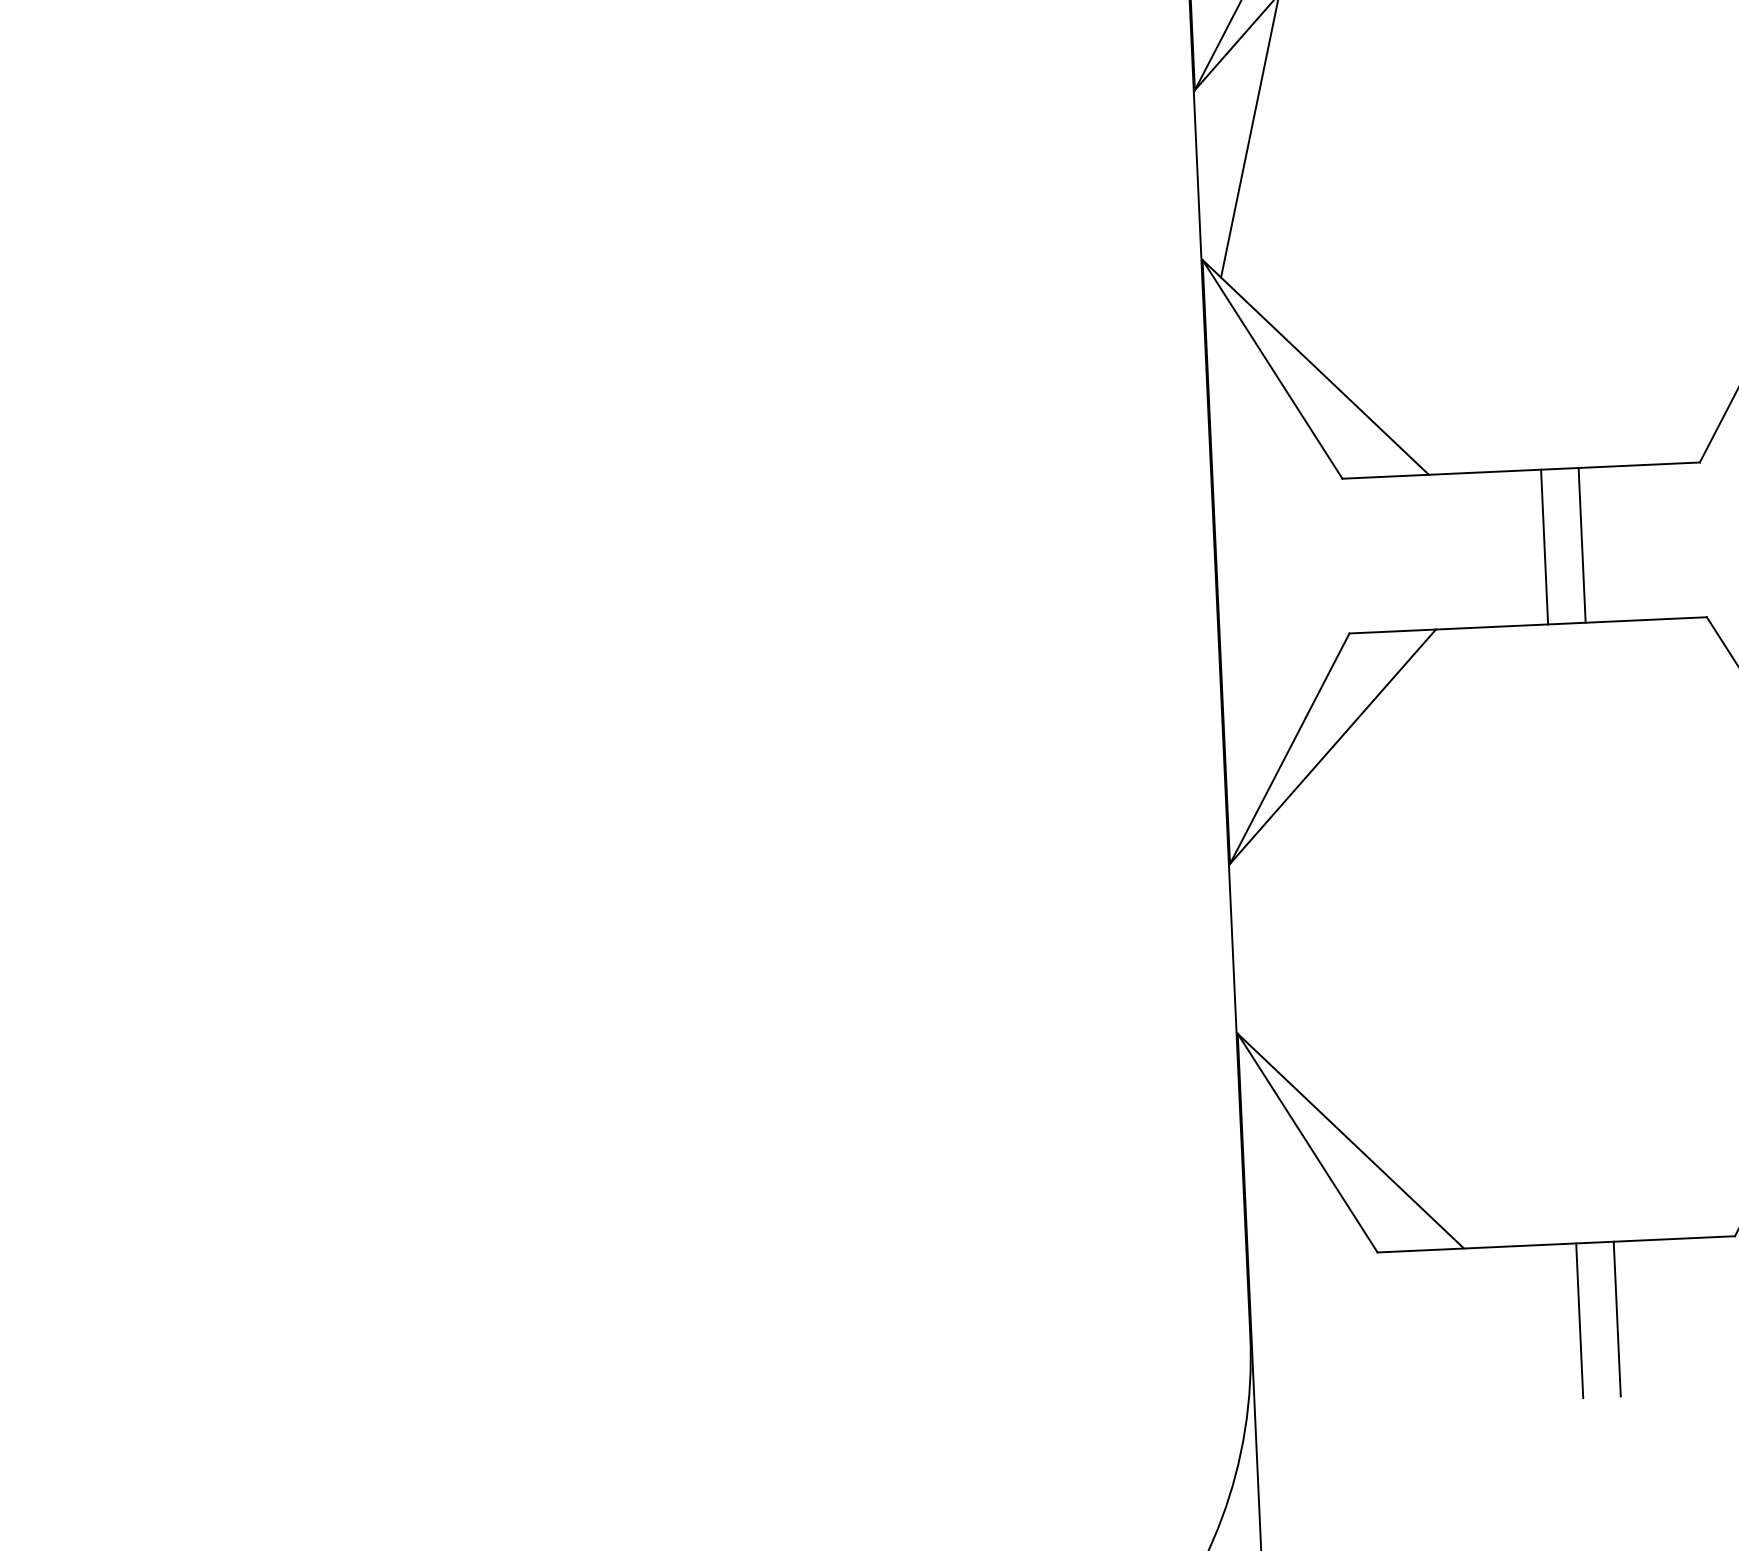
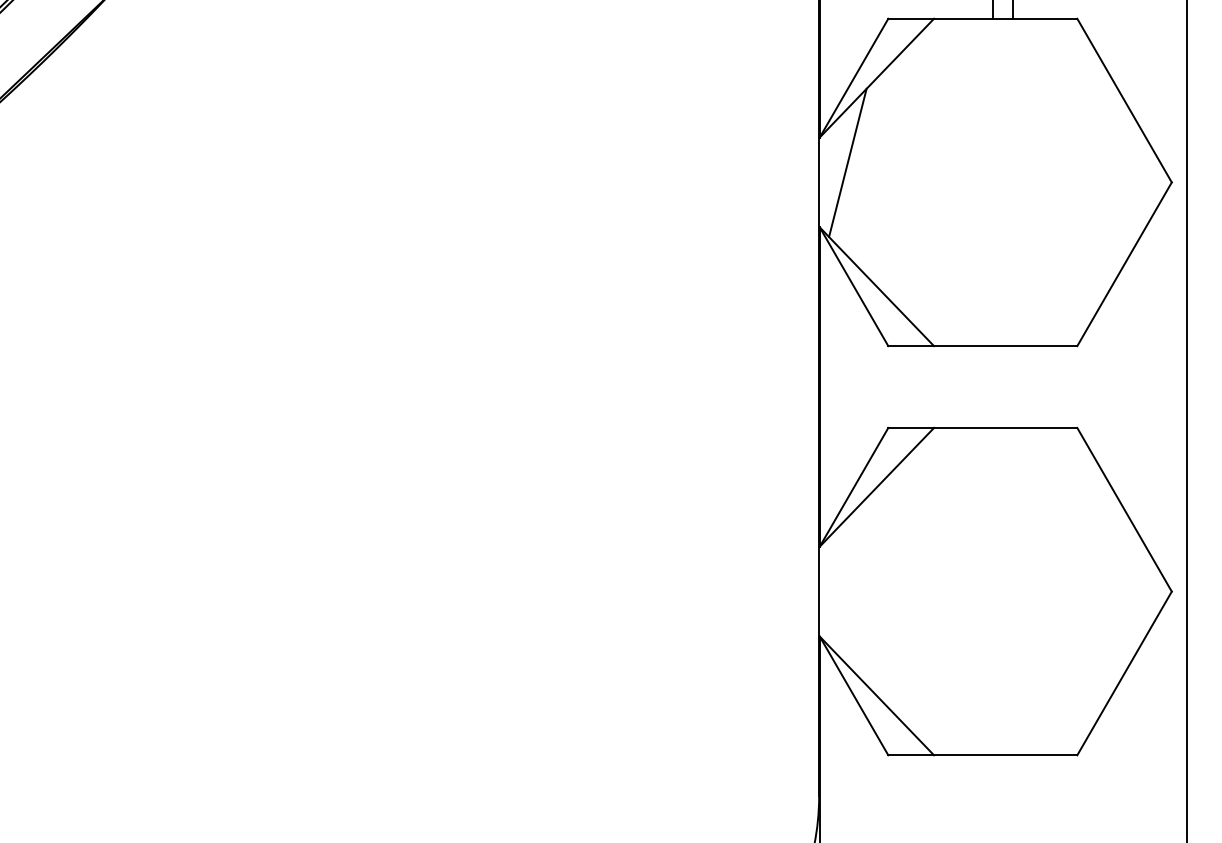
line: (1582, 544) -> (1013, 386), removed
line: (1544, 546) -> (993, 386), removed
line: (1617, 1319) -> (1013, 796), removed
line: (1580, 1321) -> (993, 796), removed

